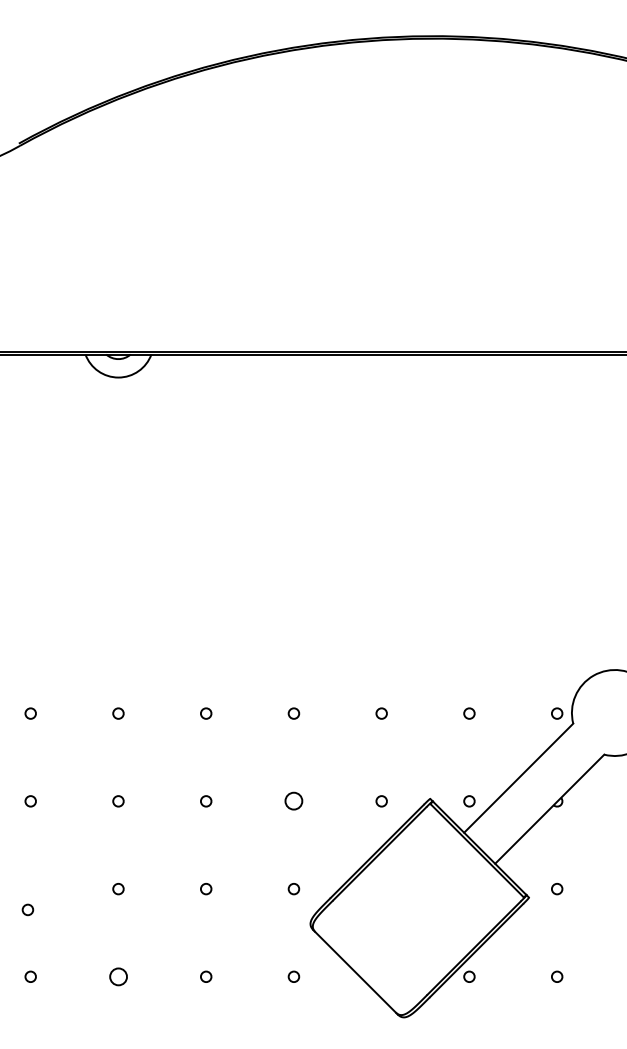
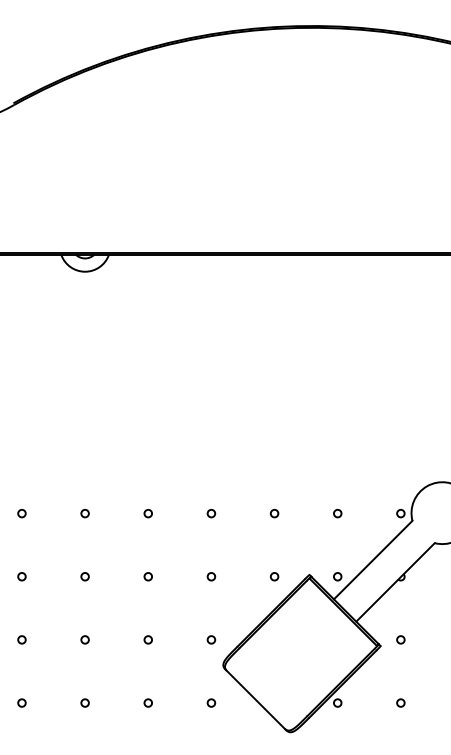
circle: (294, 800) -> (211, 576), size x0.62
circle: (27, 909) -> (21, 639), moved
circle: (117, 976) -> (84, 702), size x0.62

